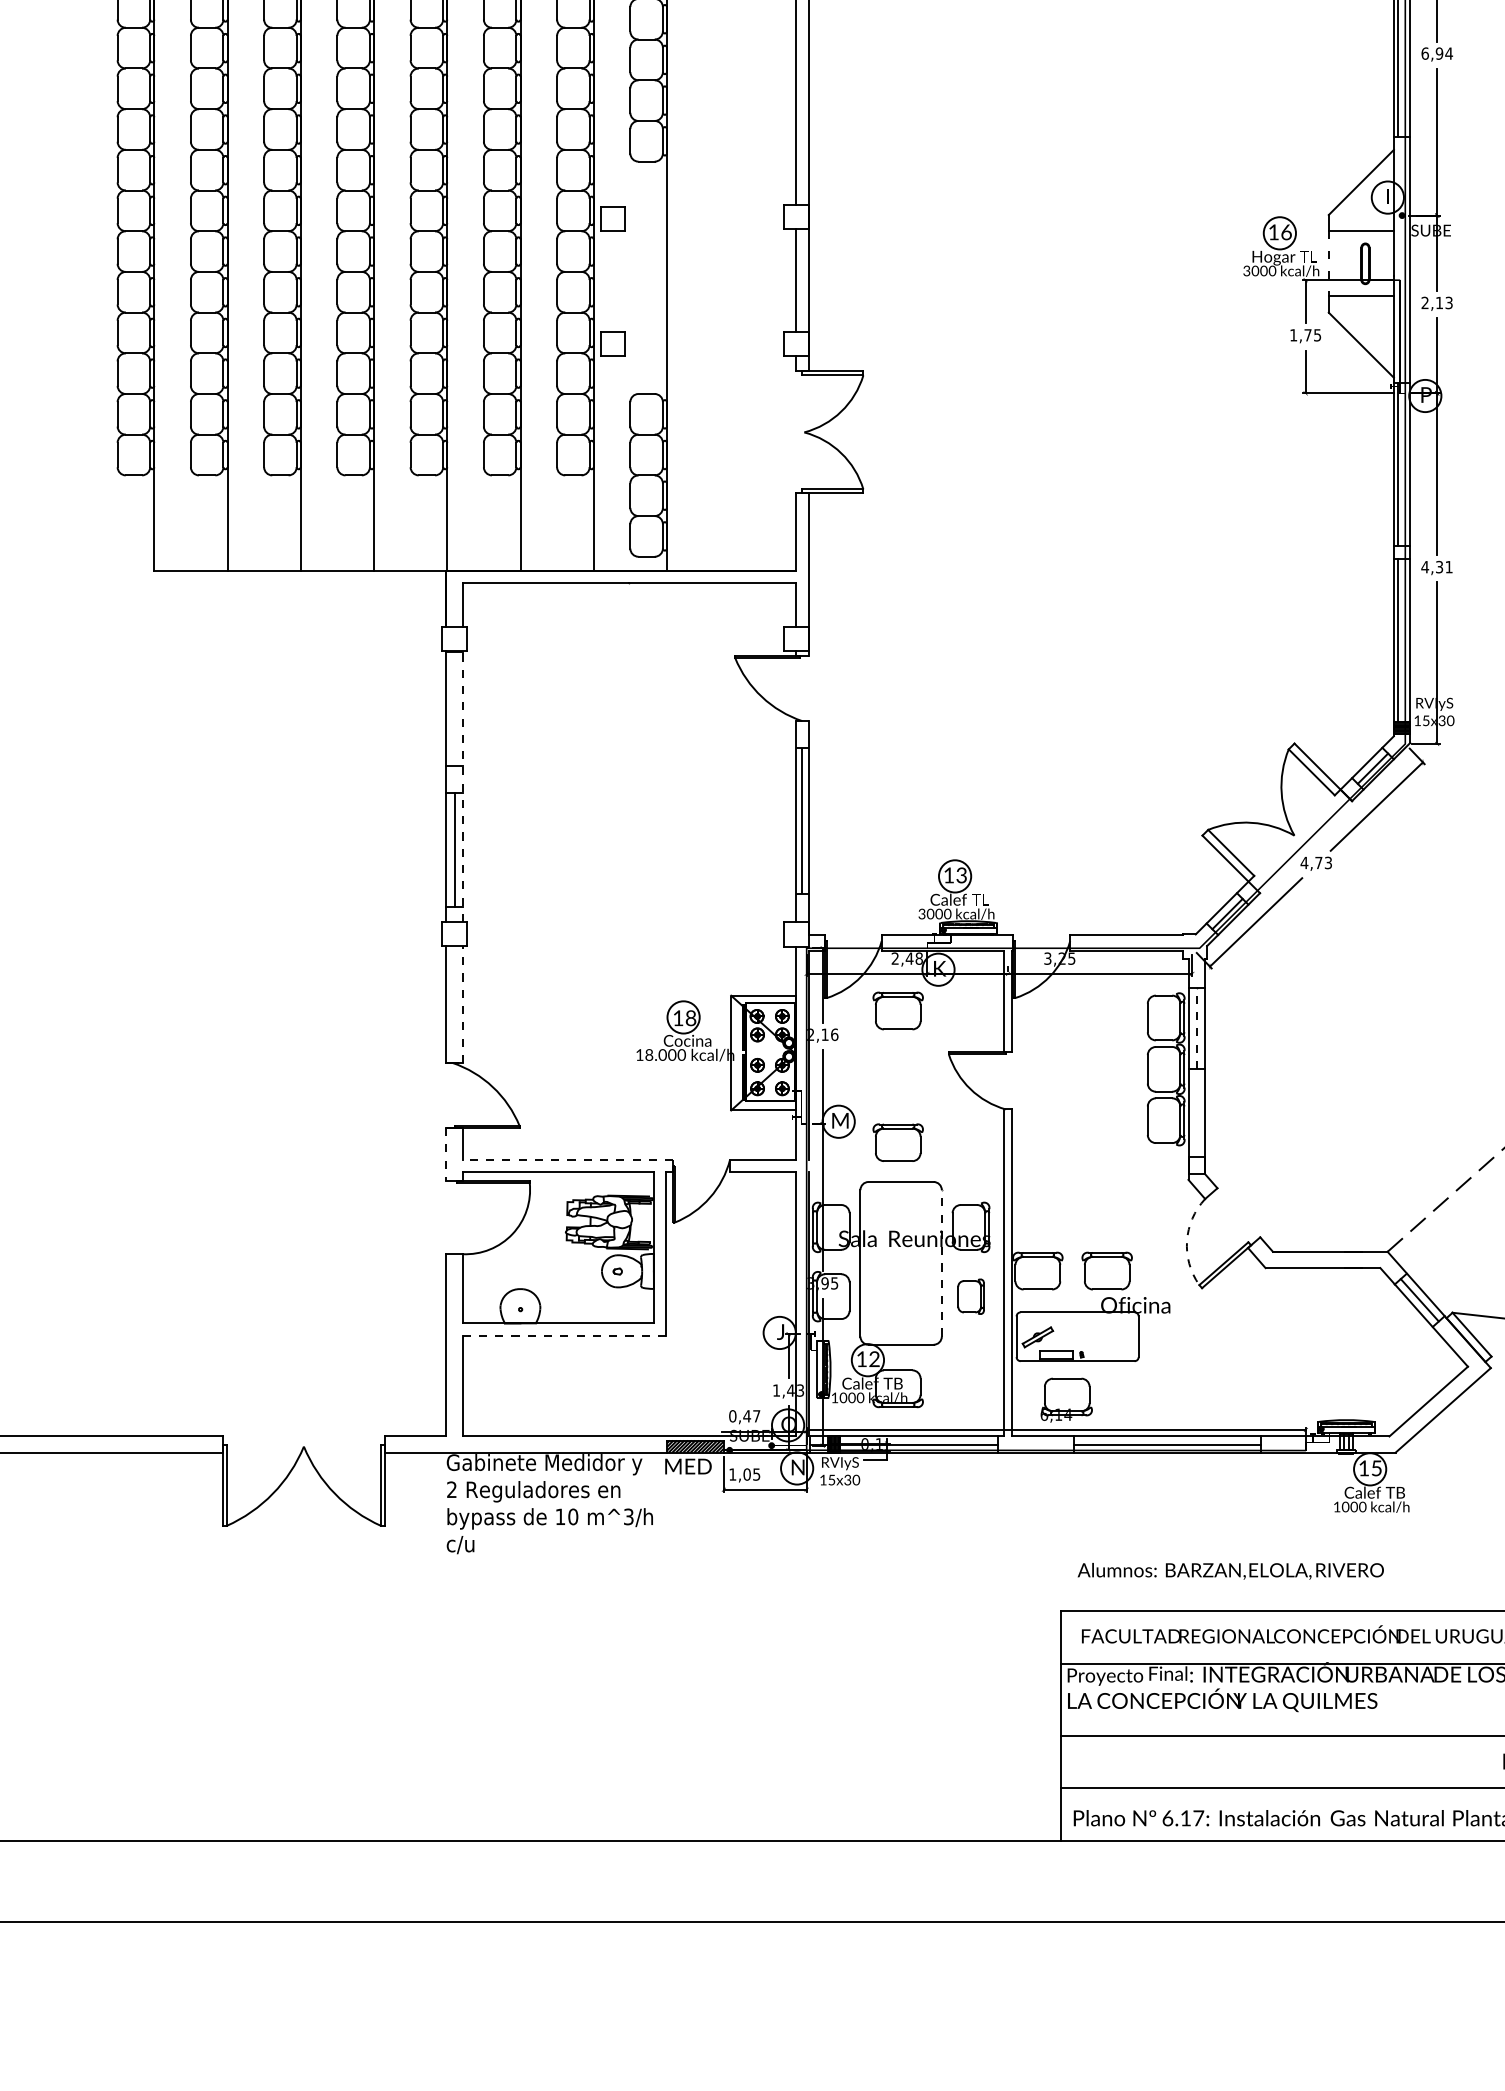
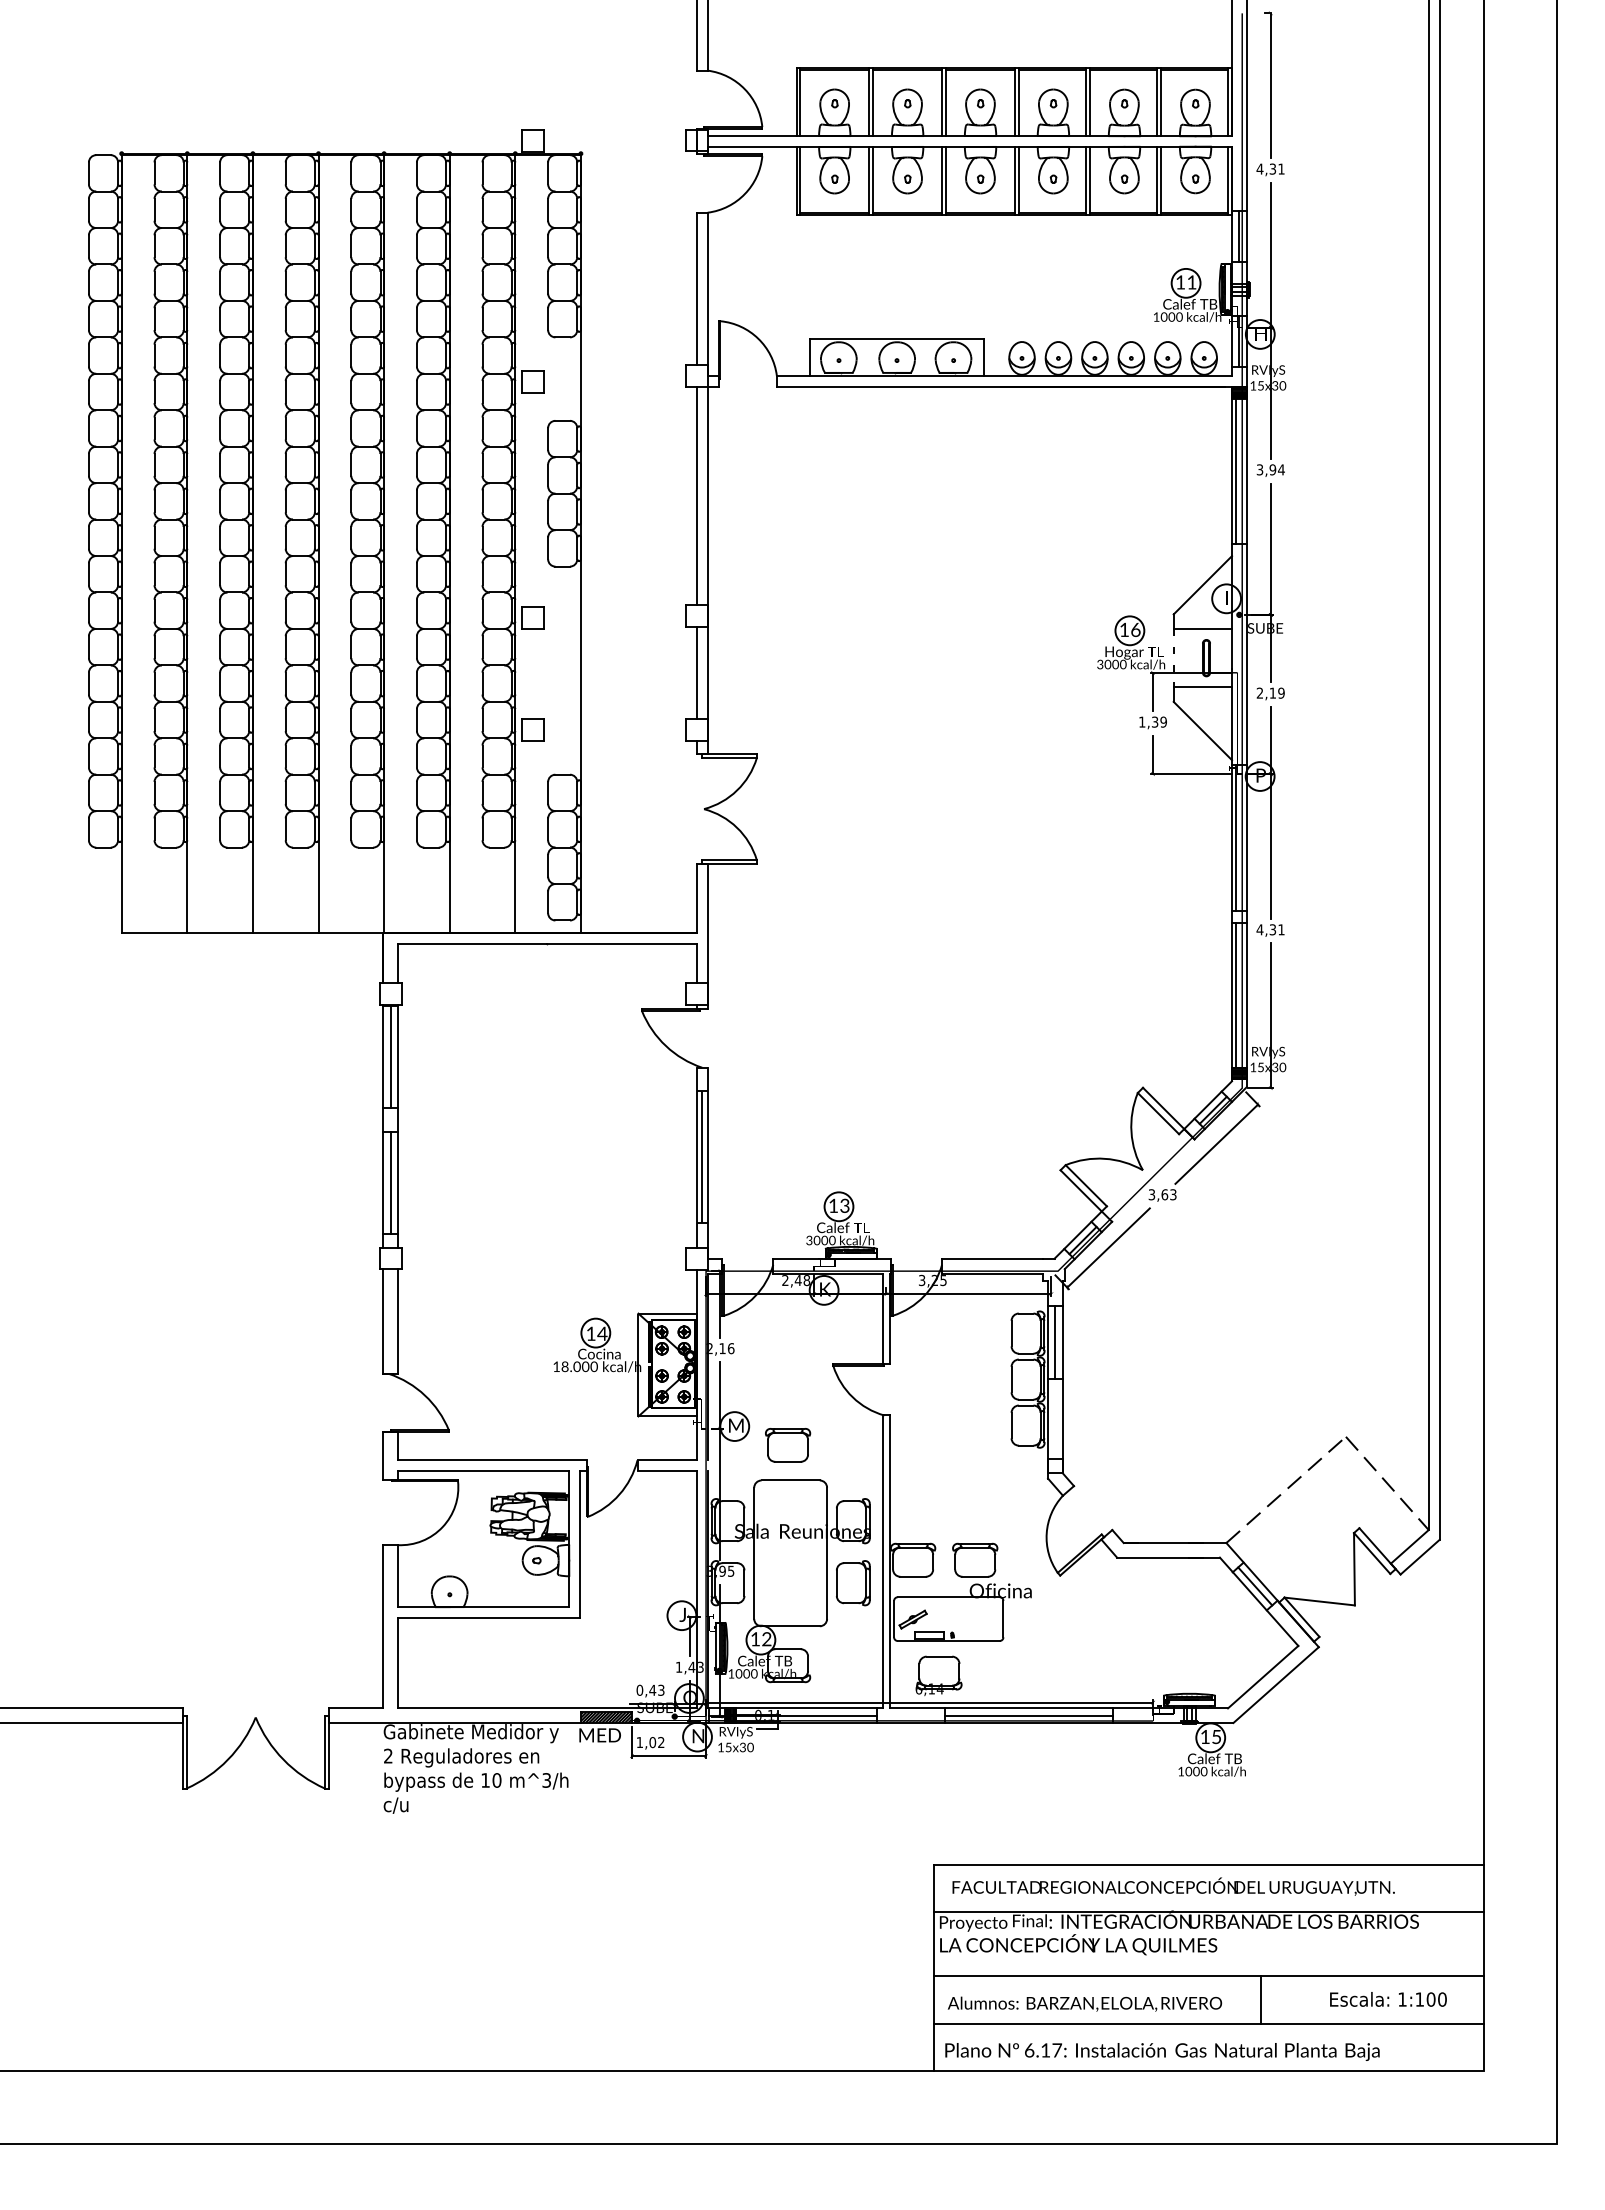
text: (1424, 53) -> (1259, 469), 6,94 -> 3,94
text: (1449, 302) -> (1281, 692), 2,13 -> 2,19
text: (1311, 334) -> (1158, 721), 1,75 -> 1,39
line: (454, 709) -> (390, 1057), added
line: (462, 785) -> (397, 1125), dashed -> solid
text: (1311, 862) -> (1158, 1194), 4,73 -> 3,63
line: (462, 1004) -> (397, 1321), dashed -> solid
part: (898, 1011) -> (788, 1327), removed
text: (691, 1017) -> (602, 1333), 18 -> 14
line: (1196, 1027) -> (1055, 1342), dashed -> solid
line: (446, 1154) -> (383, 1455), dashed -> solid
line: (567, 1159) -> (491, 1460), dashed -> solid
arc: (1186, 1241) -> (1046, 1533), dashed -> solid
line: (942, 1263) -> (827, 1553), dashed -> solid
part: (971, 1297) -> (853, 1583), size x1.43
line: (564, 1336) -> (489, 1618), dashed -> solid
text: (756, 1415) -> (661, 1689), 0,47 -> 0,43
text: (756, 1474) -> (661, 1742), 1,05 -> 1,02
text: (1230, 1570) -> (1084, 2003), moved
line: (1425, 1761) -> (1260, 1999), added

